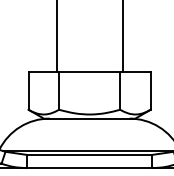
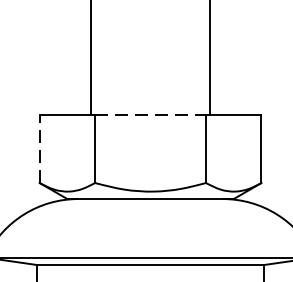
line: (89, 72) -> (150, 115), solid -> dashed
line: (28, 91) -> (39, 149), solid -> dashed

